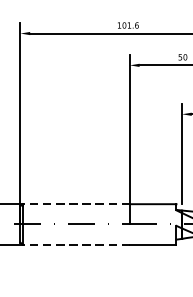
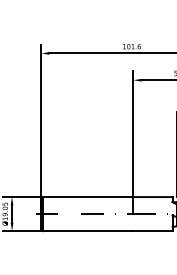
line: (75, 204) -> (87, 197), dashed -> solid
line: (75, 245) -> (87, 231), dashed -> solid

